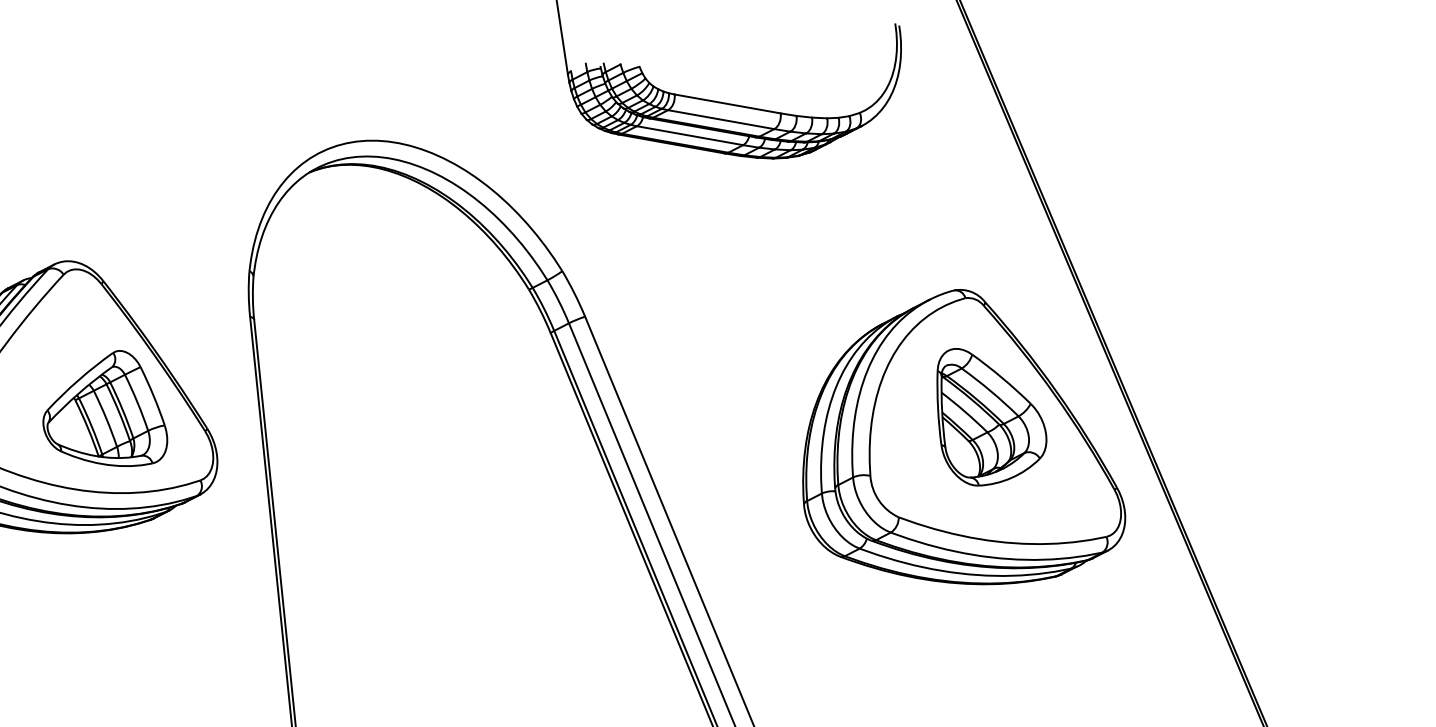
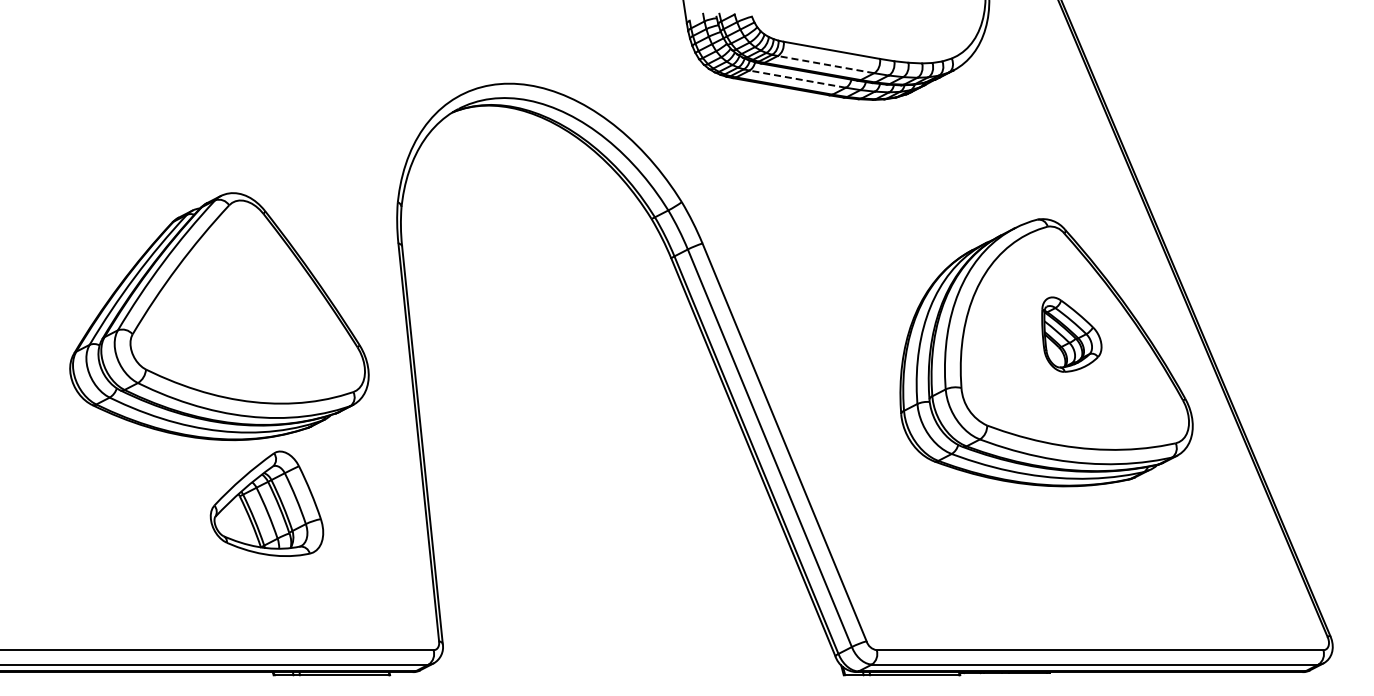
line: (721, 119) -> (826, 64), solid -> dashed
line: (689, 136) -> (797, 79), solid -> dashed
part: (104, 408) -> (266, 503), moved
part: (991, 416) -> (1071, 334), size x0.6

